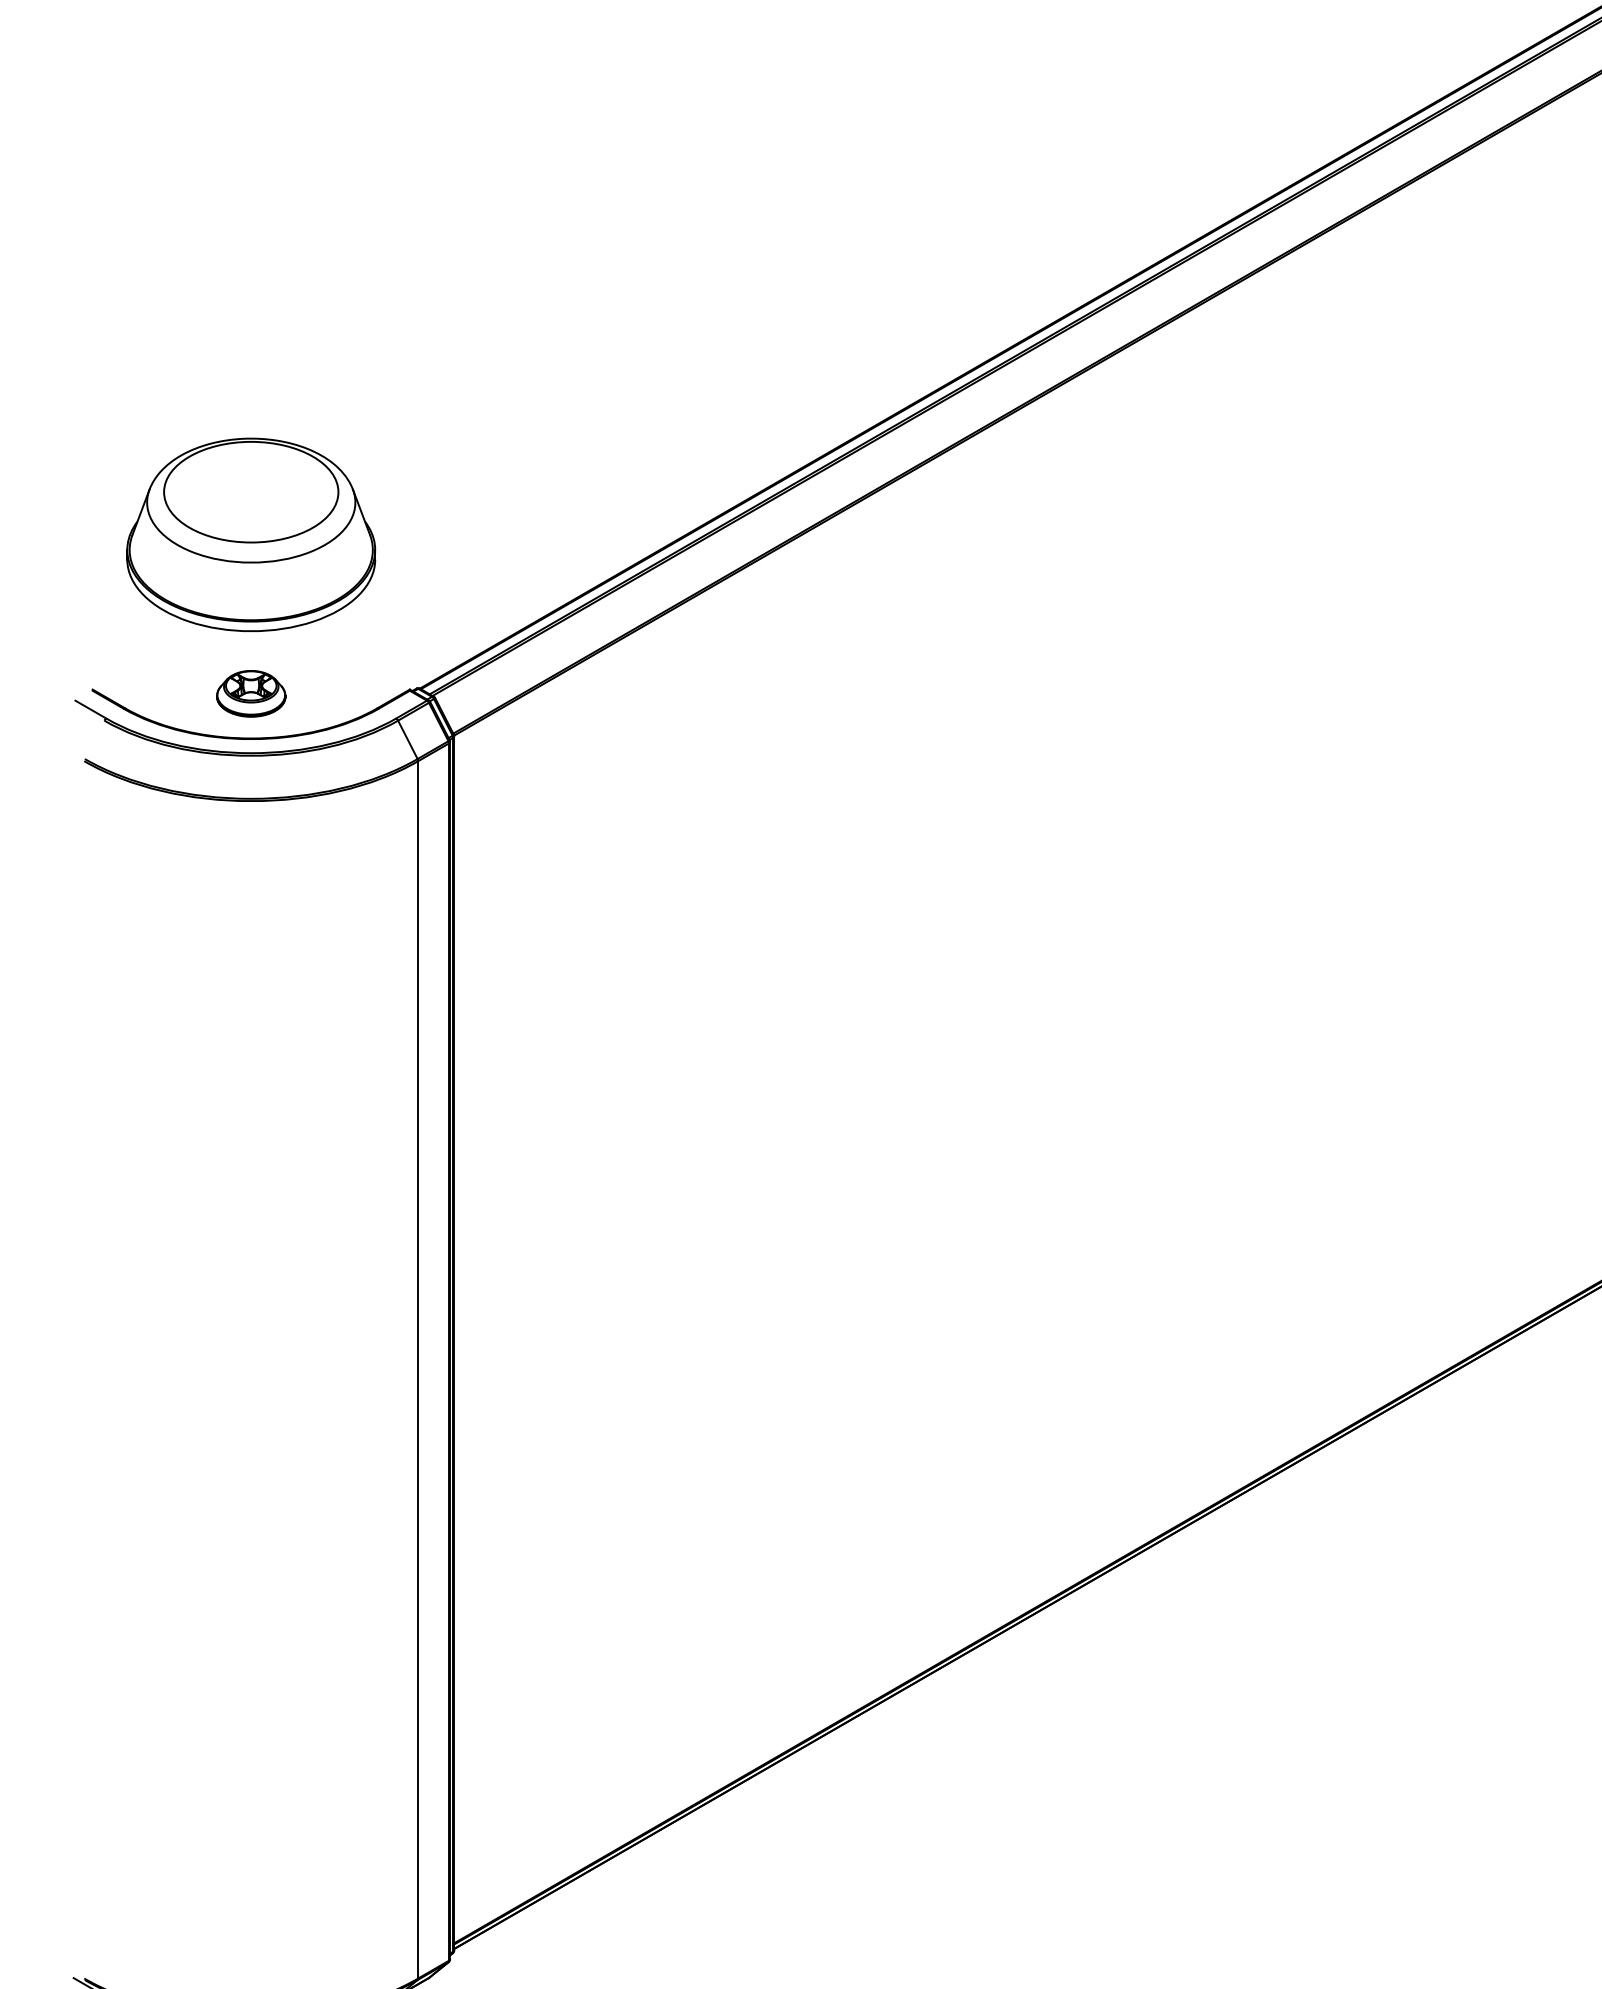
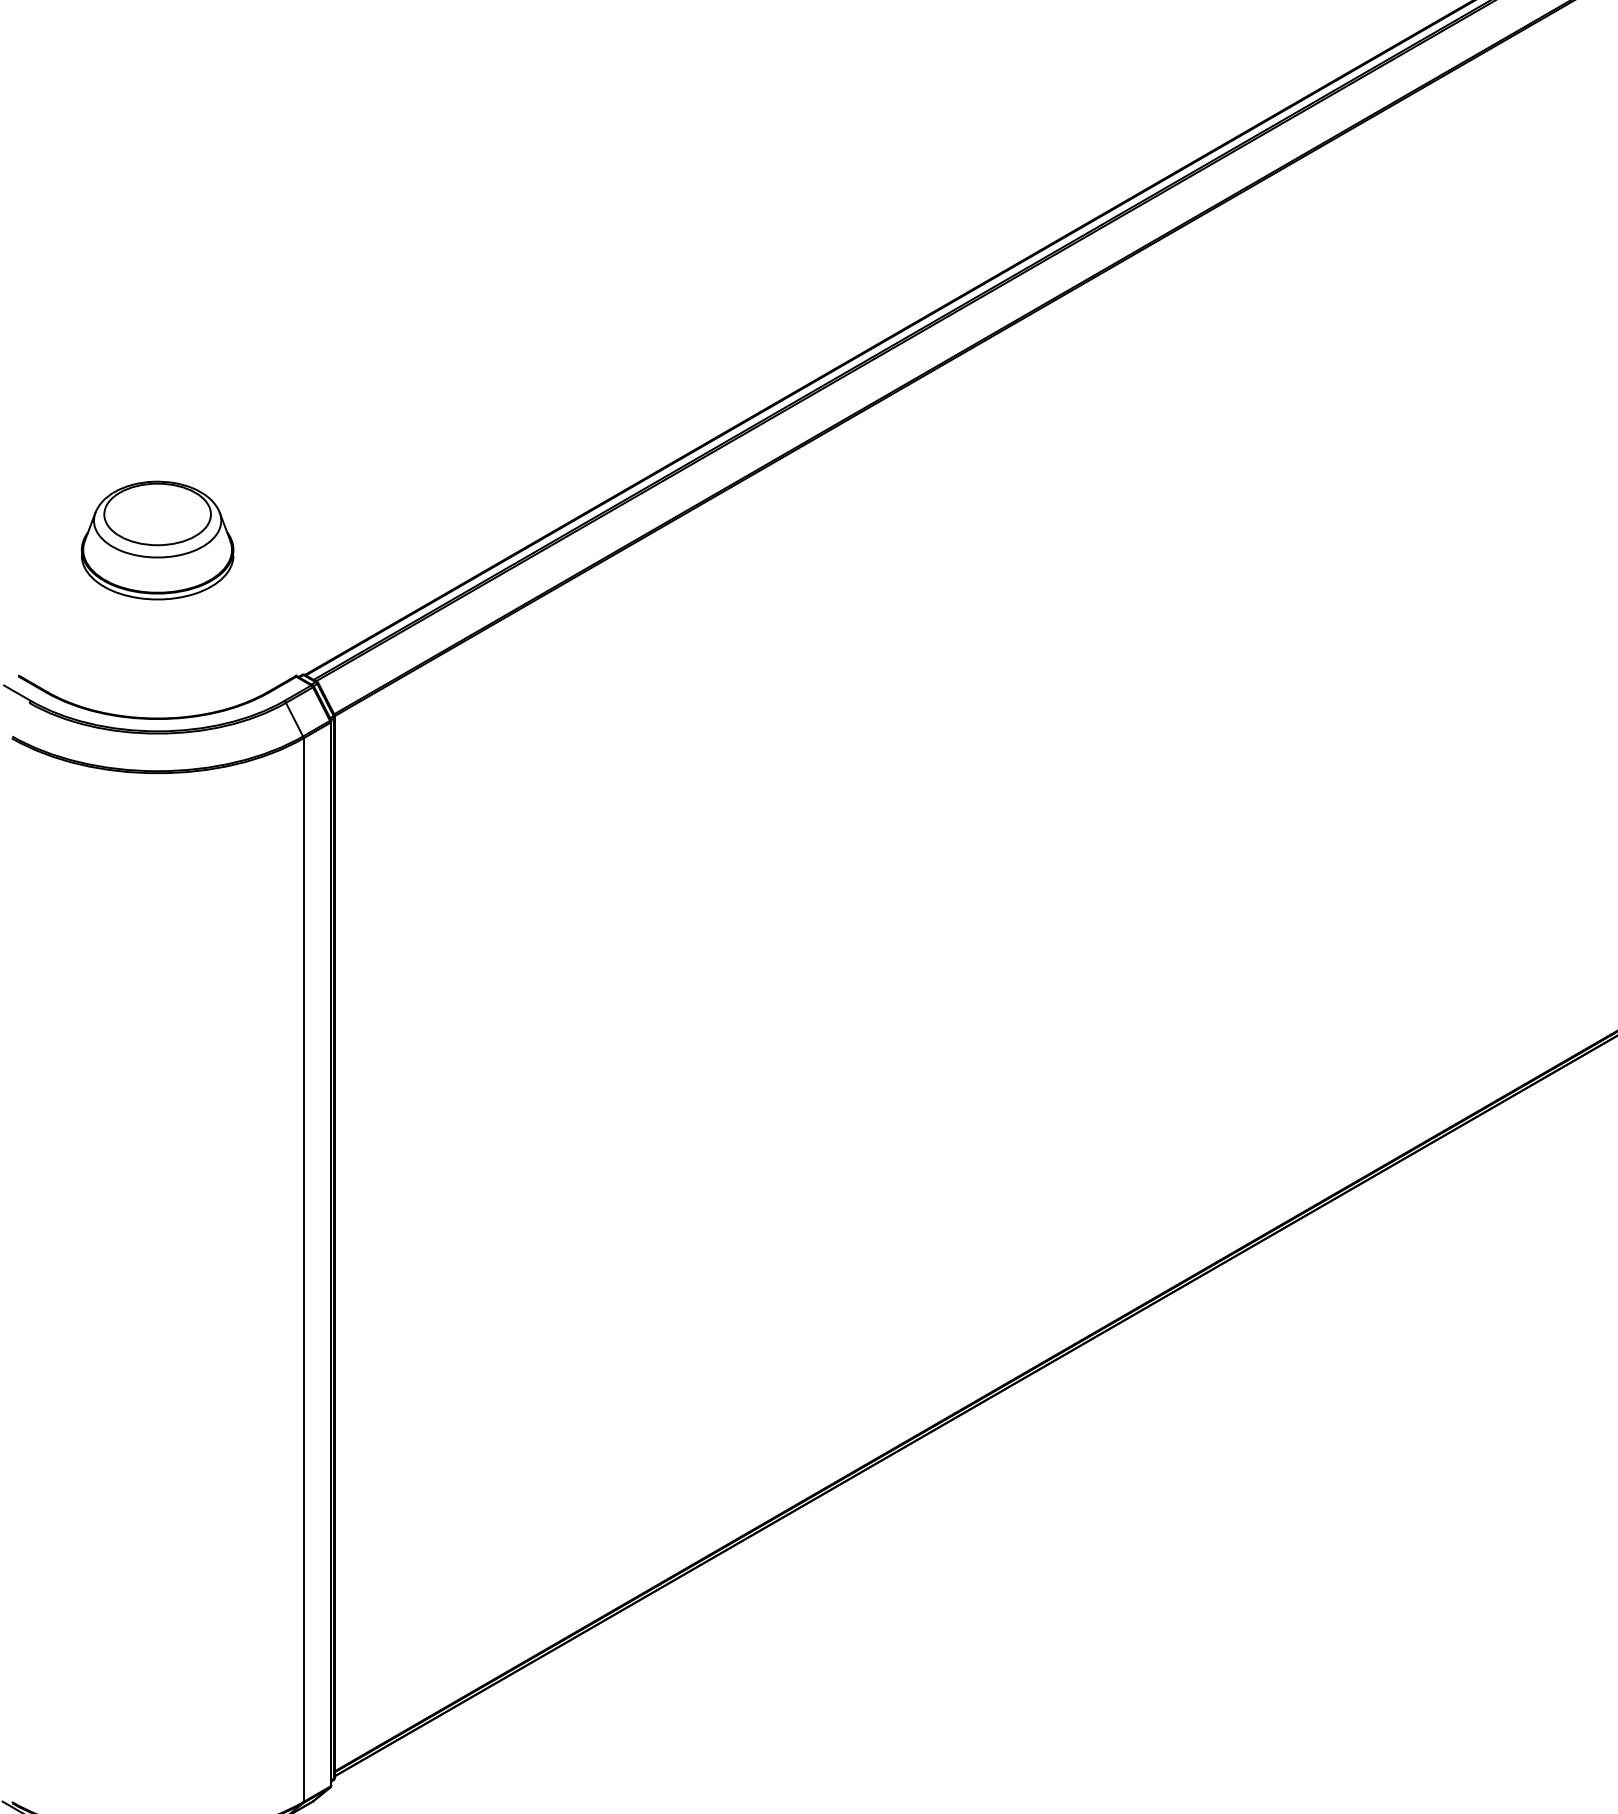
part: (251, 534) -> (157, 540), size x0.7
part: (251, 693) -> (157, 679), removed

